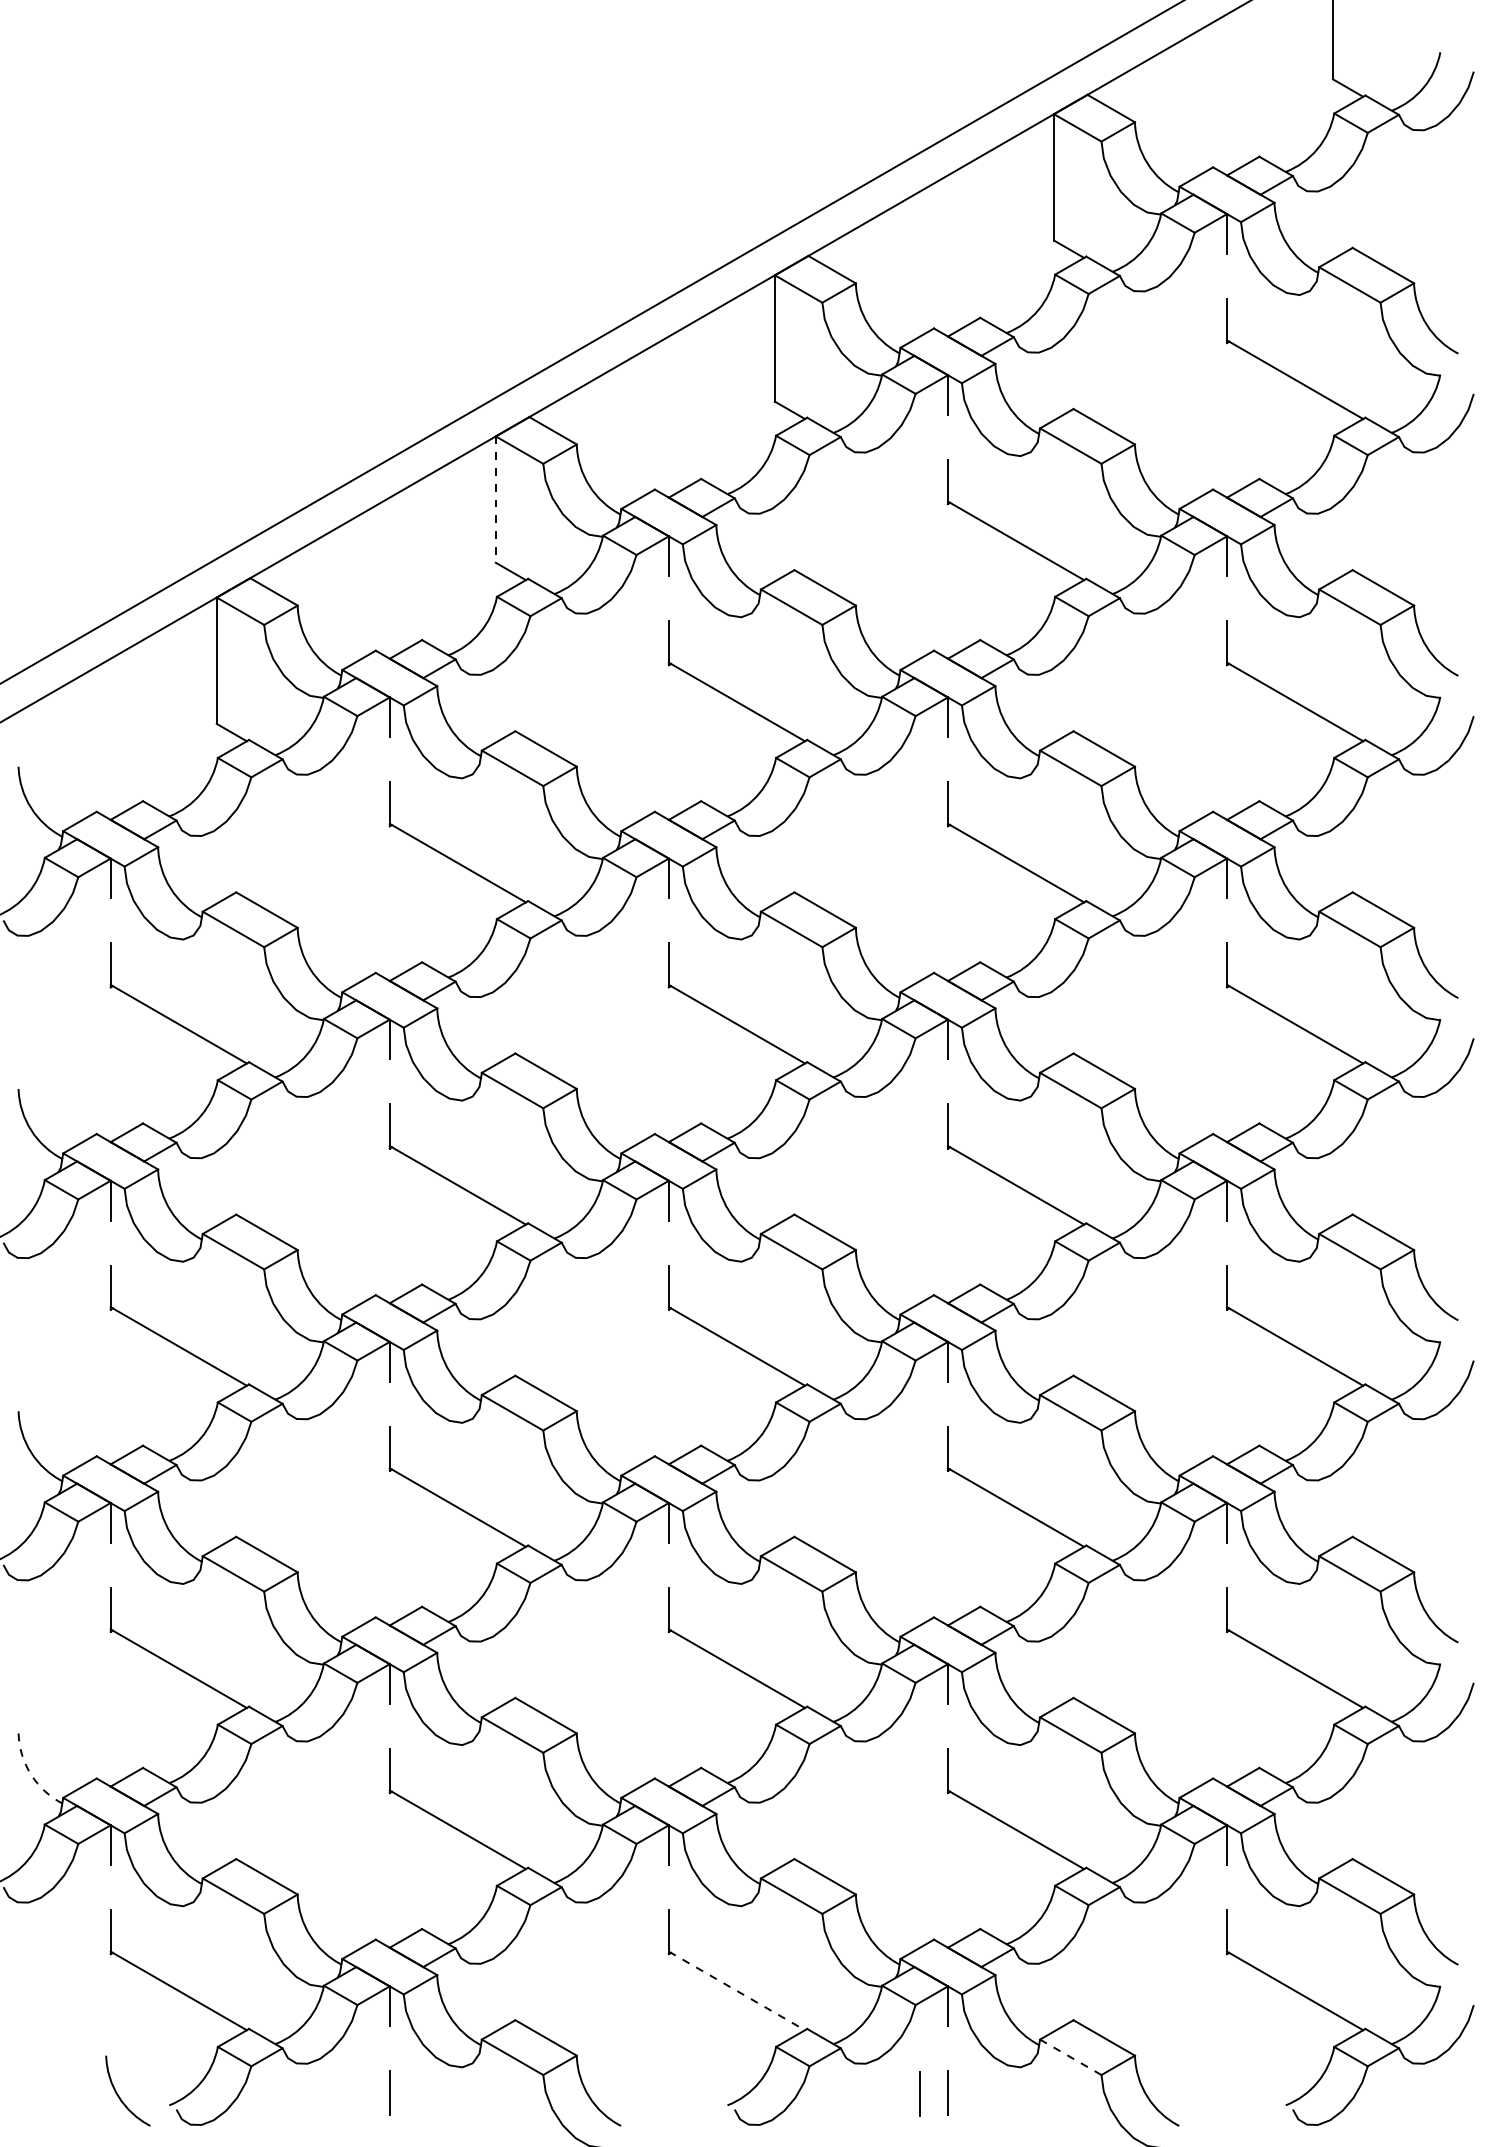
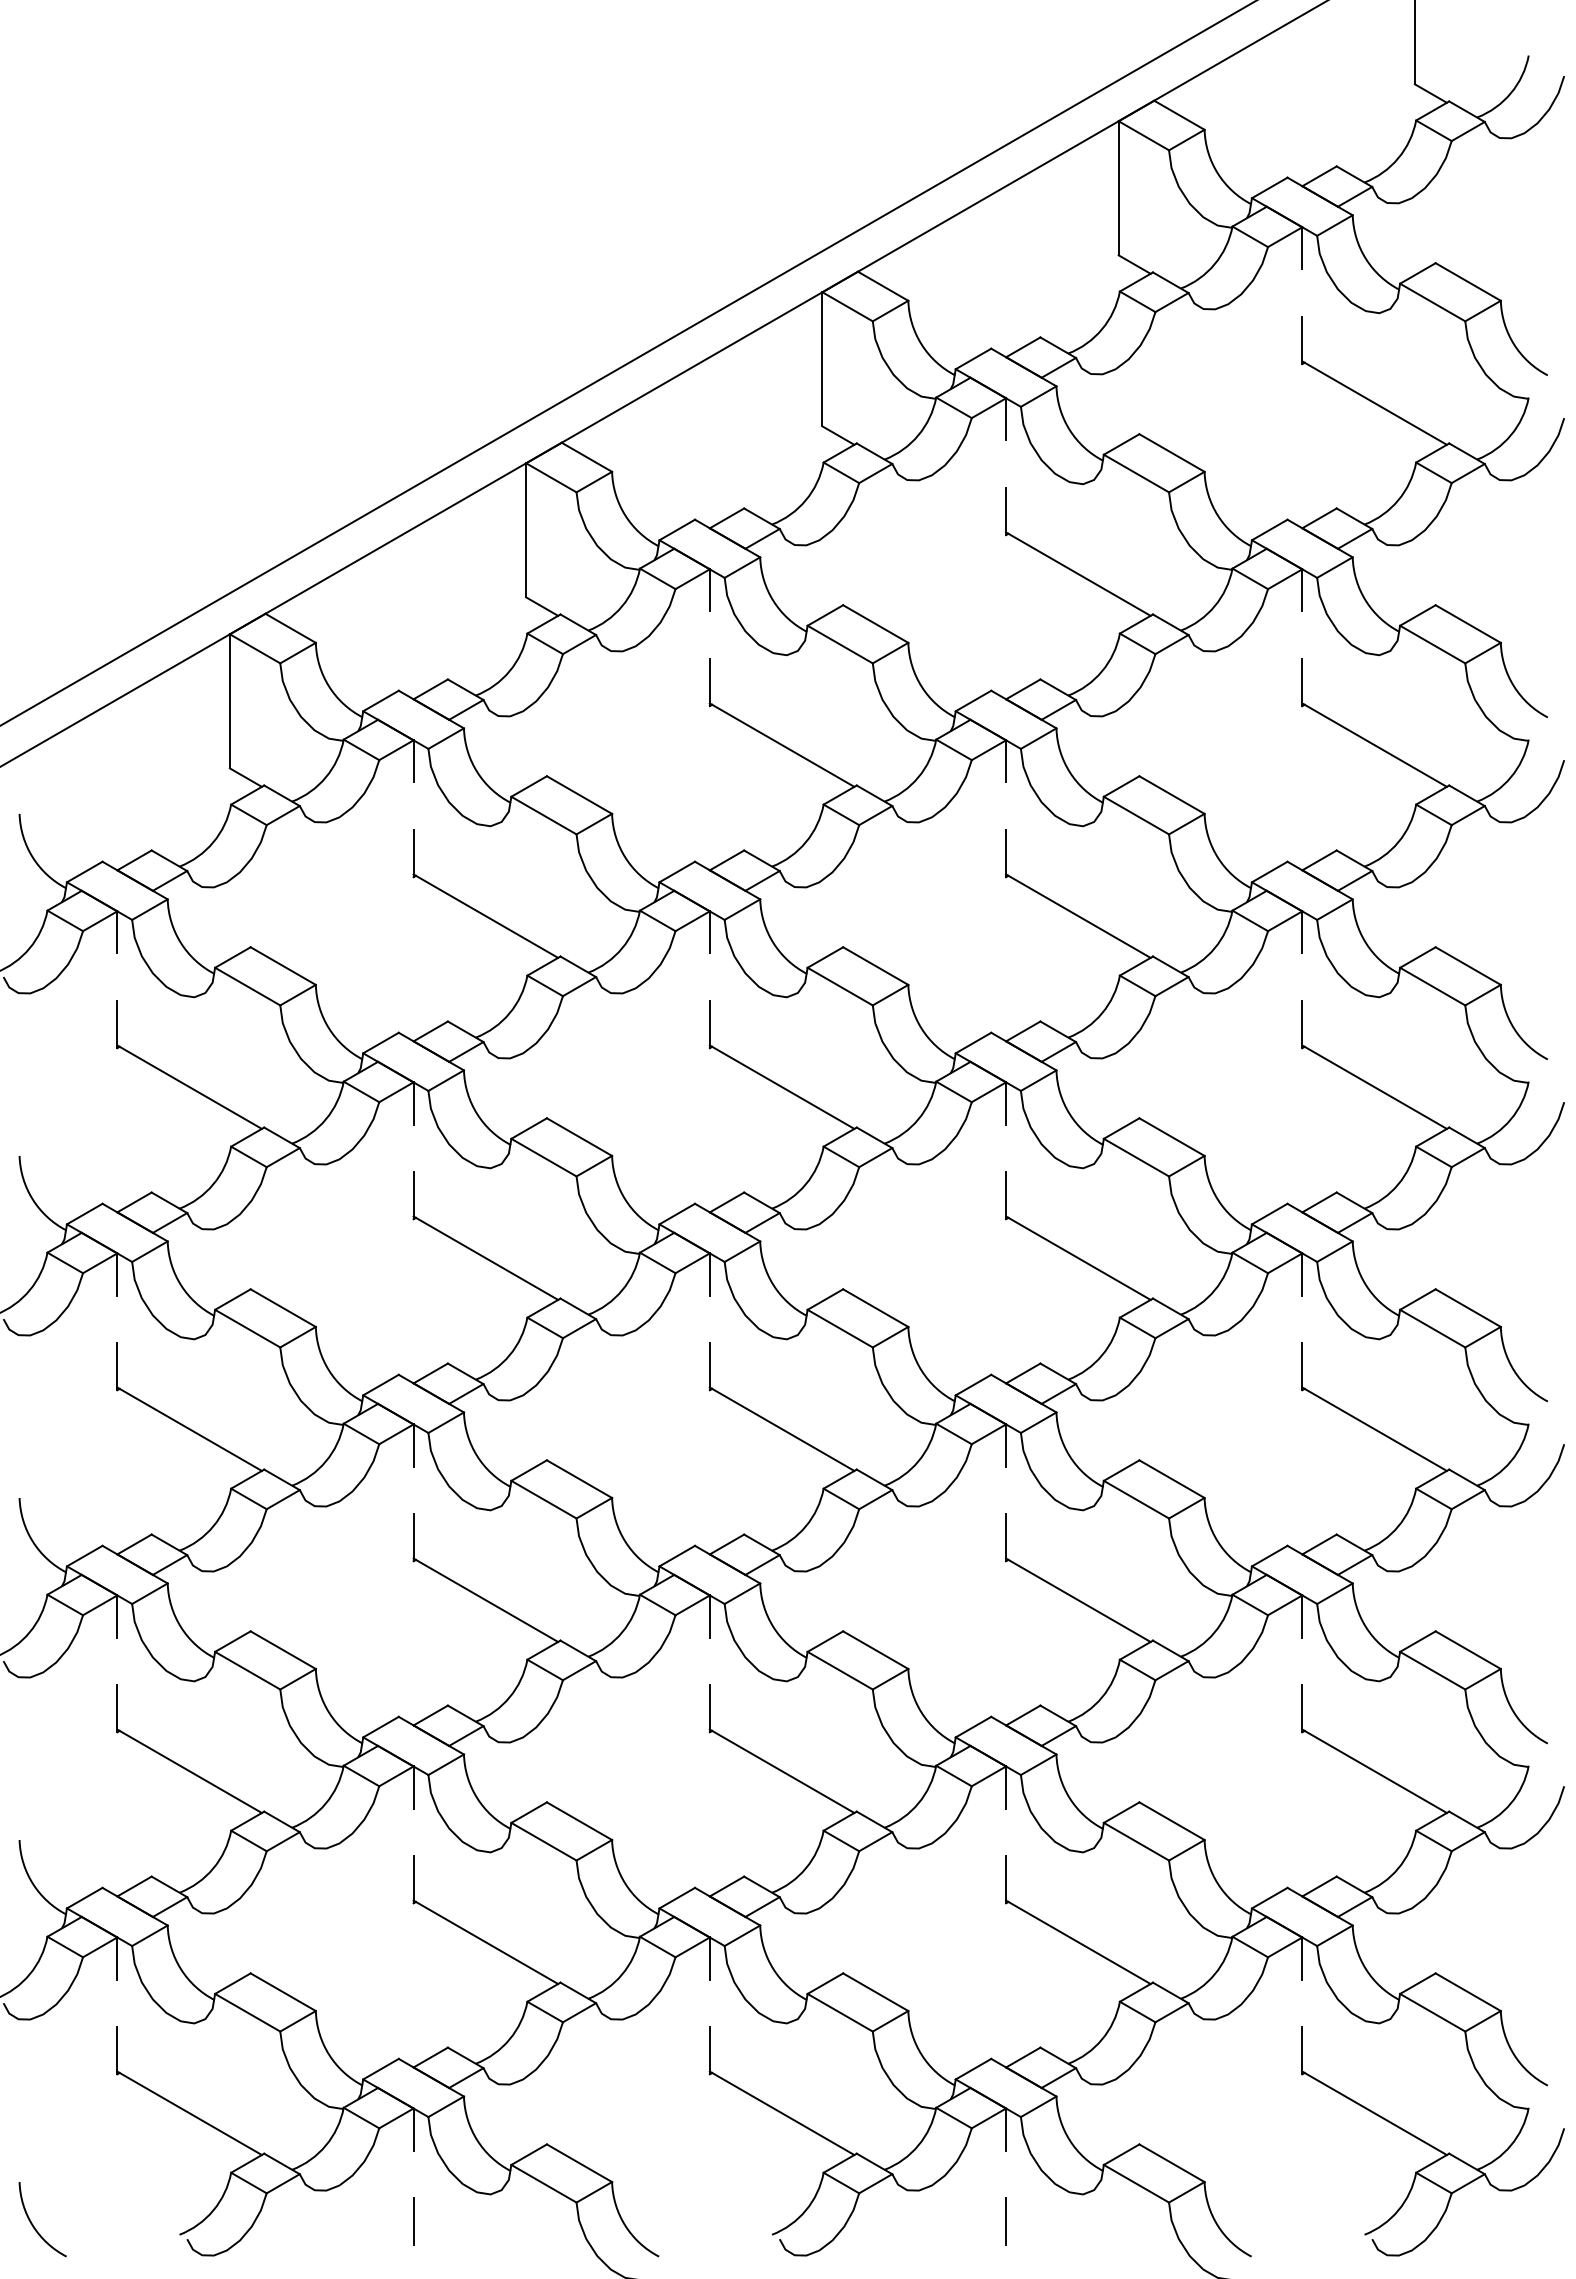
line: (496, 499) -> (526, 530), dashed -> solid
arc: (30, 1774) -> (32, 1883), dashed -> solid
line: (737, 1991) -> (782, 2113), dashed -> solid
line: (1070, 2057) -> (1136, 2183), dashed -> solid
line: (919, 2093) -> (975, 2222), removed
arc: (119, 2095) -> (33, 2224), moved

